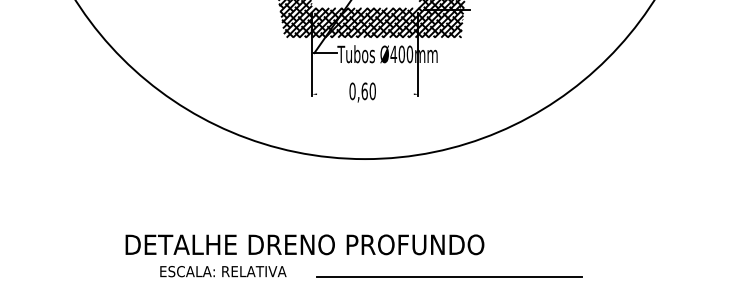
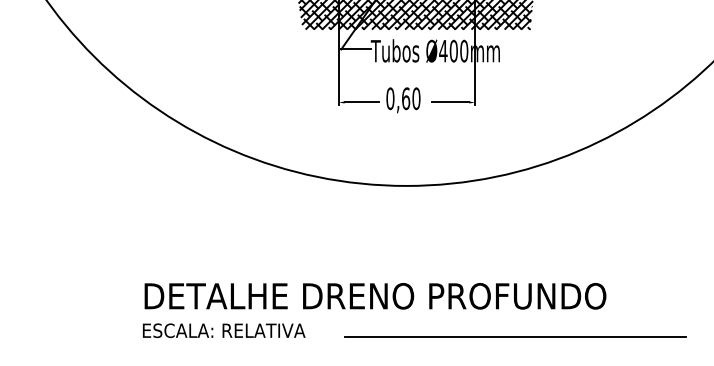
line: (330, 94) -> (362, 102), added
line: (399, 94) -> (450, 102), added
text: (304, 244) -> (374, 295), moved

